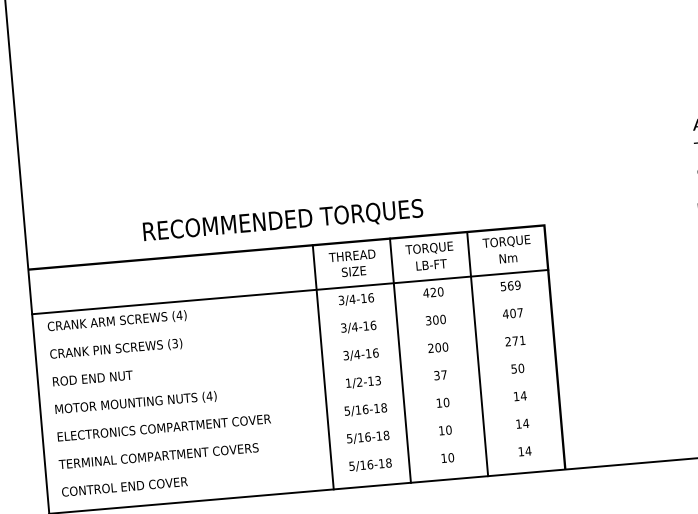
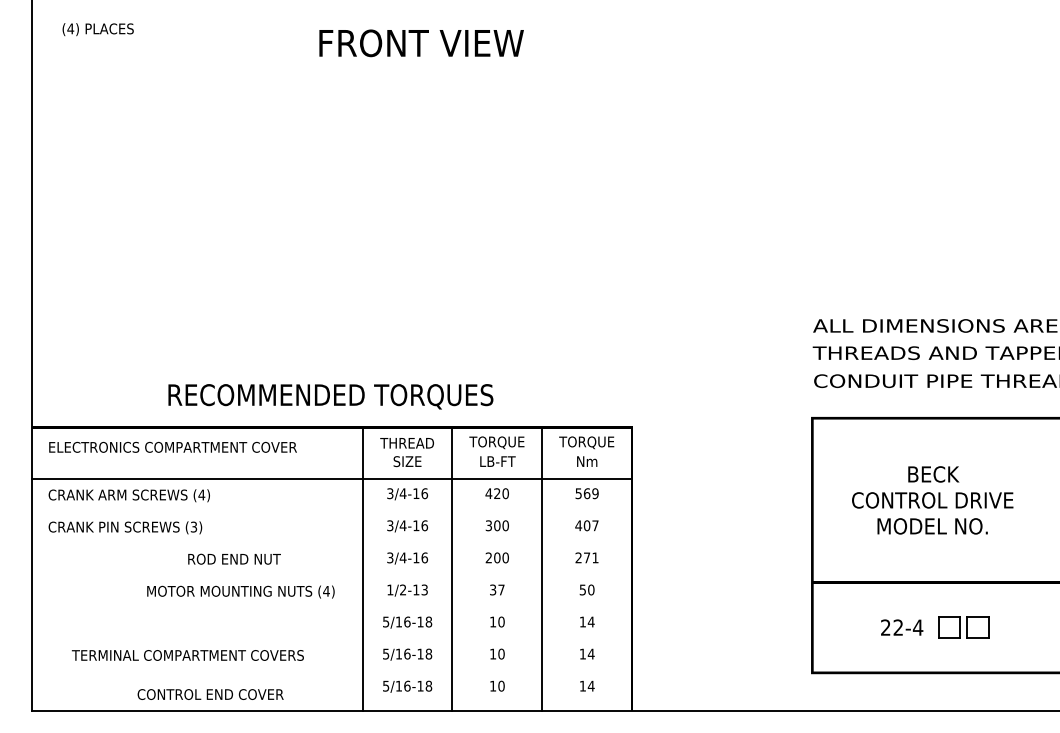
text: (92, 377) -> (234, 558), moved
text: (135, 402) -> (240, 591), moved
text: (163, 427) -> (172, 446), moved
text: (158, 456) -> (187, 655), moved
text: (124, 486) -> (210, 694), moved

